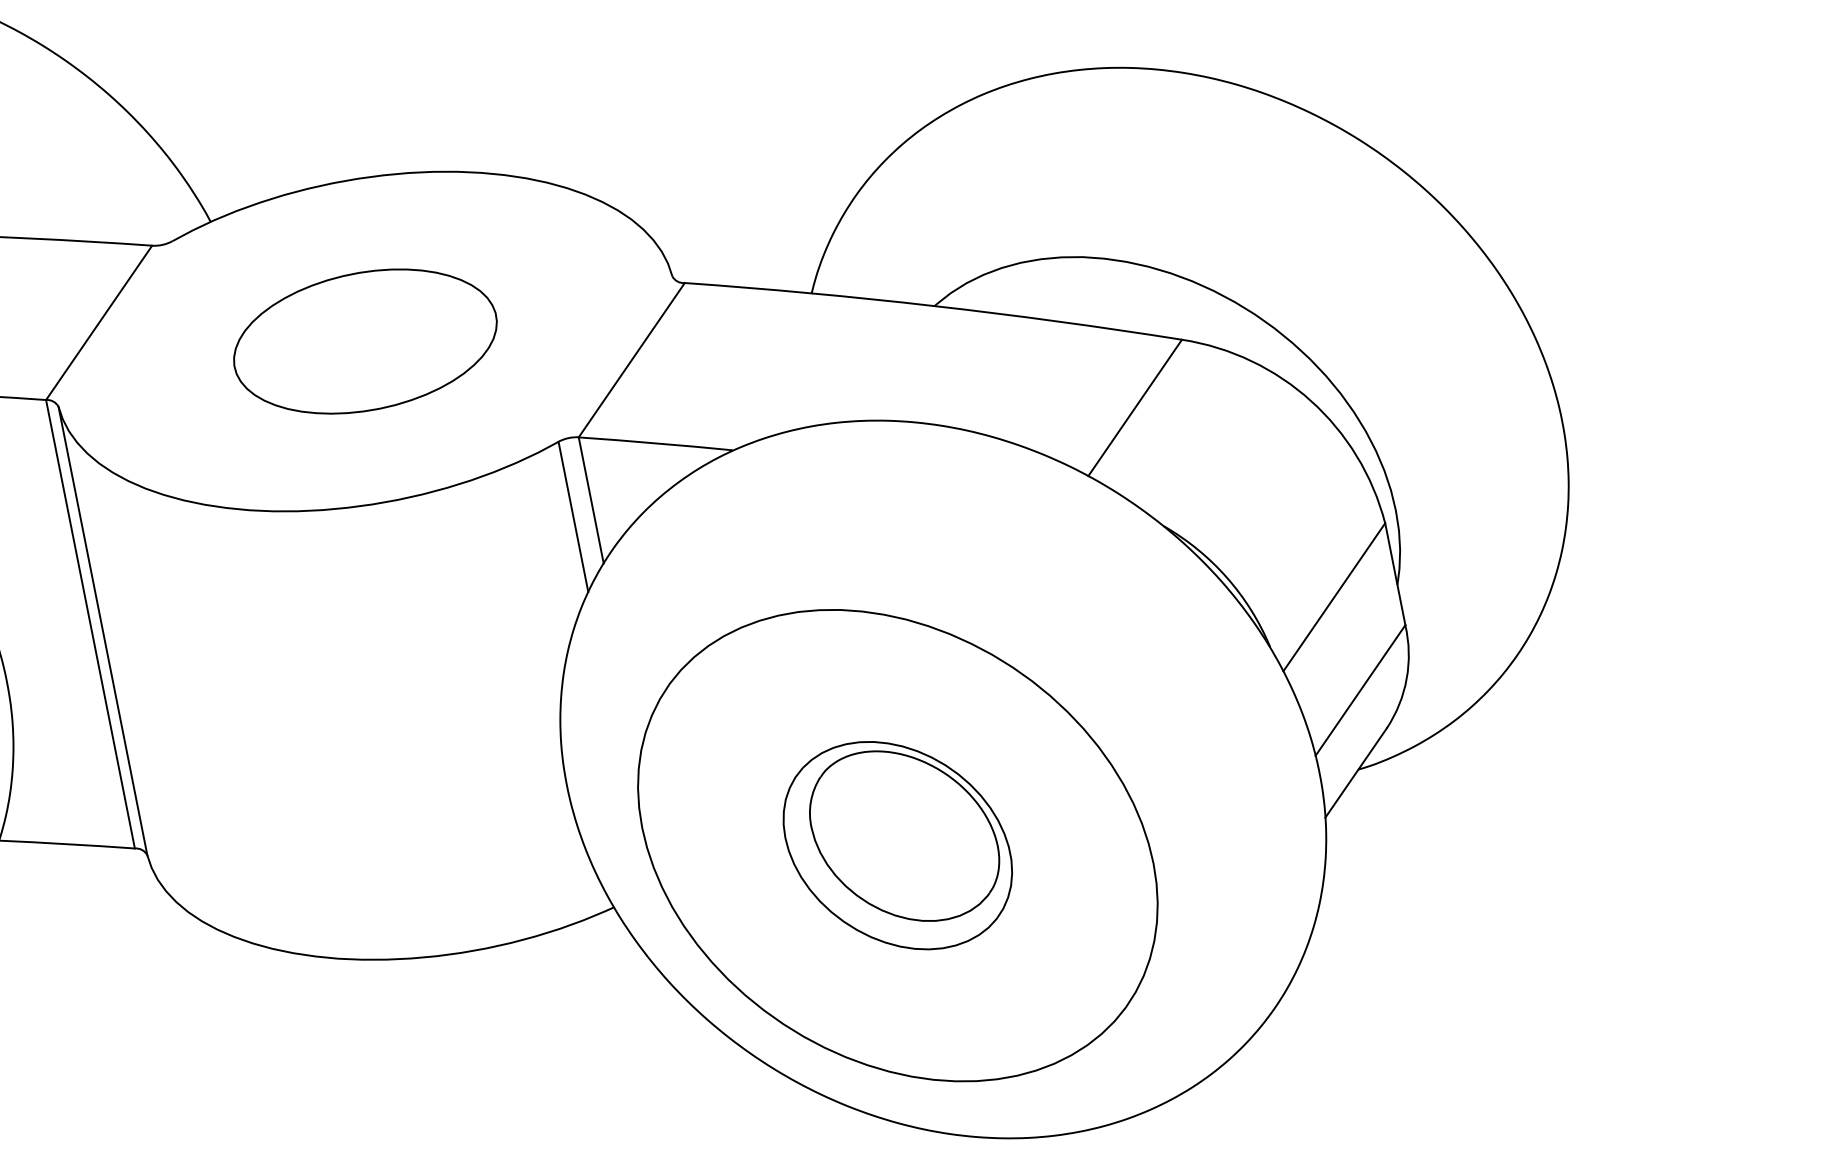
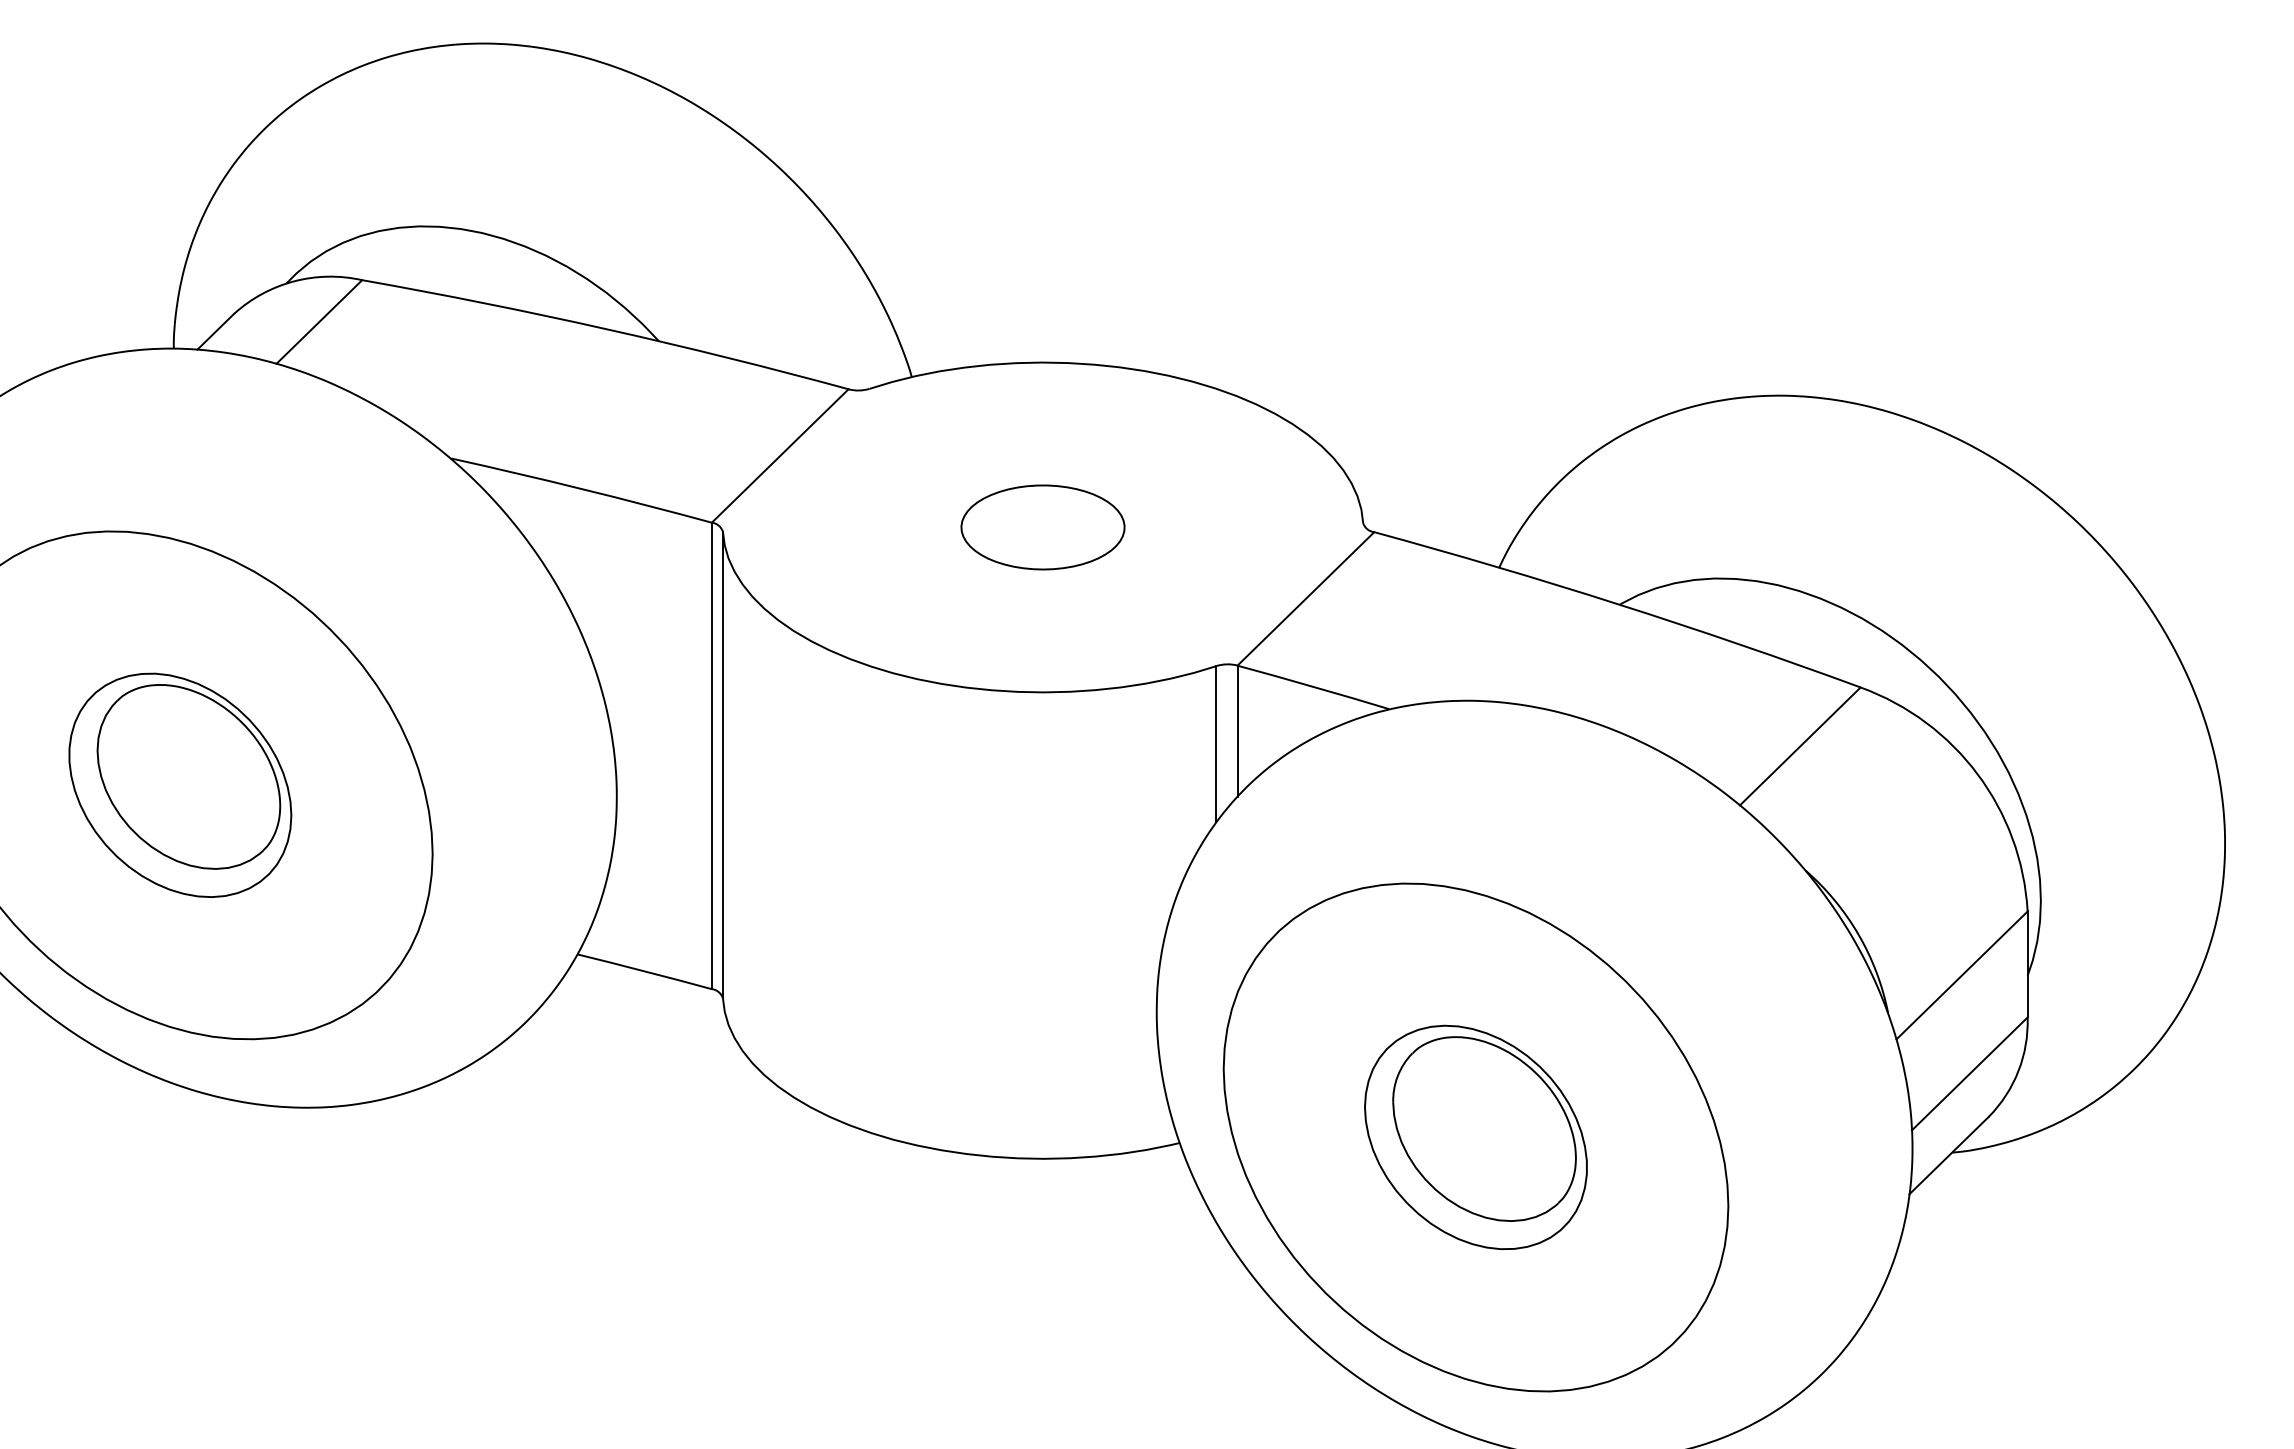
part: (364, 341) -> (1042, 527), size x0.6

